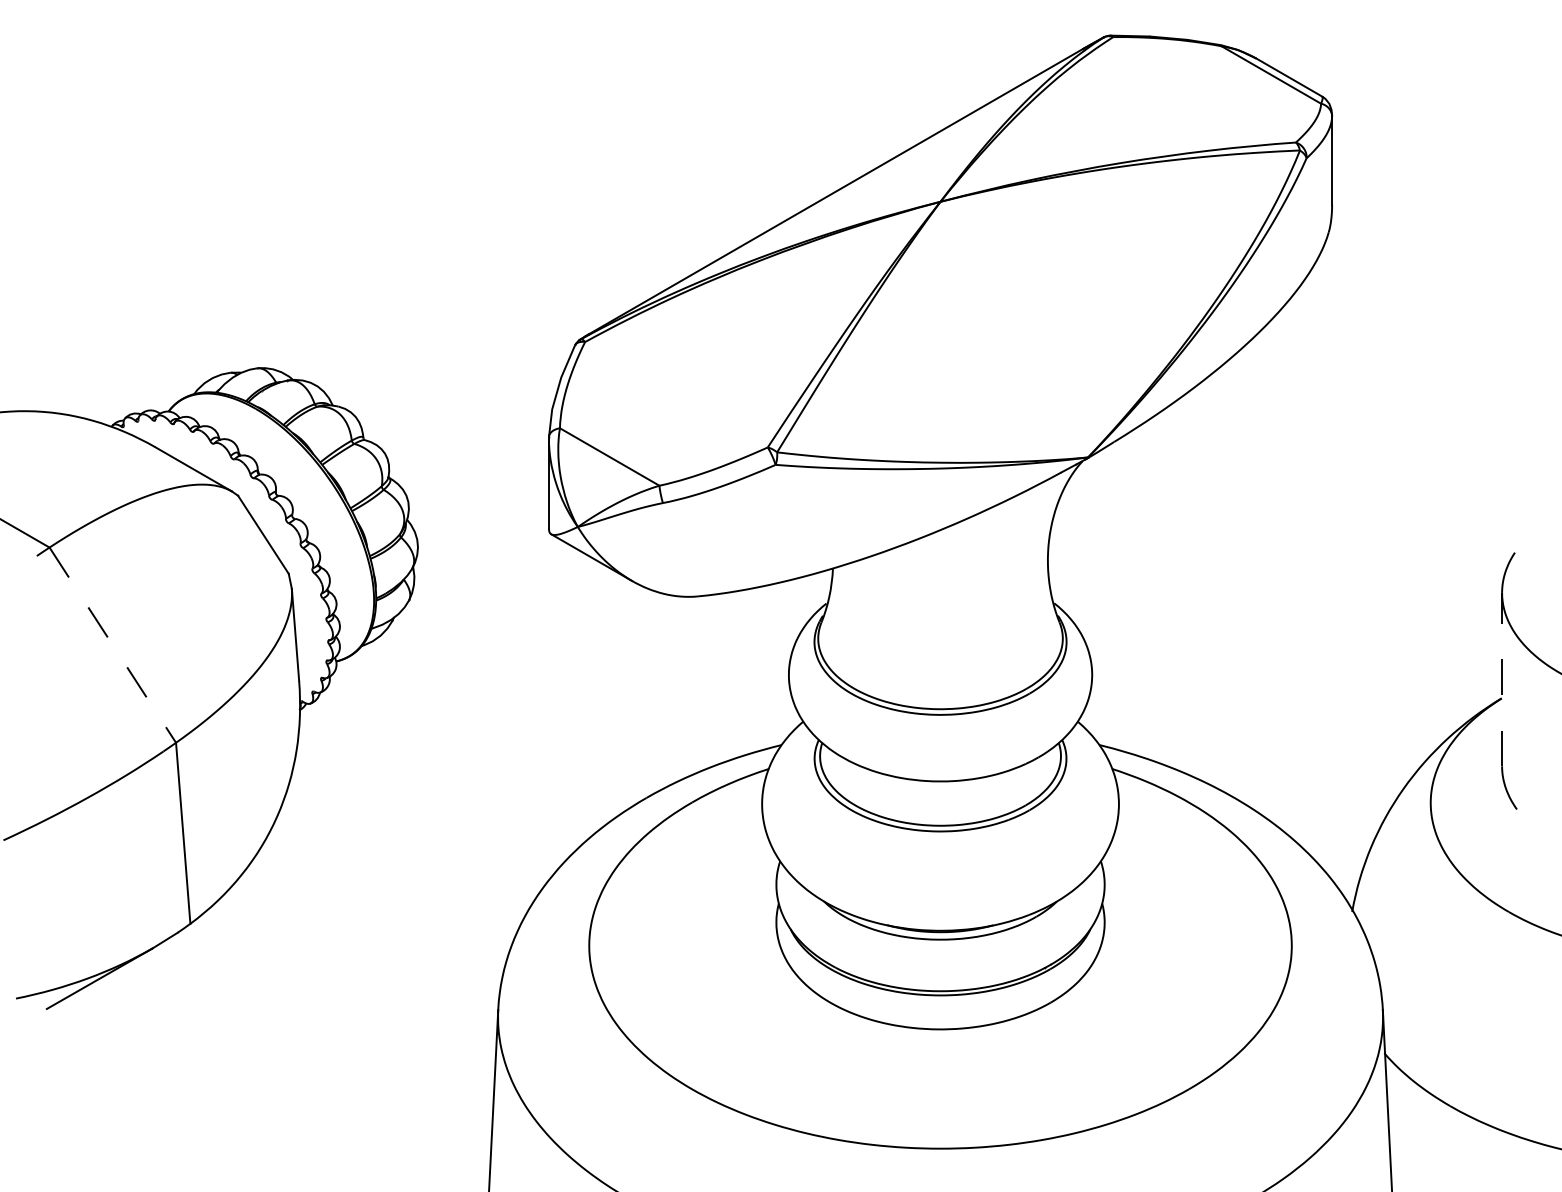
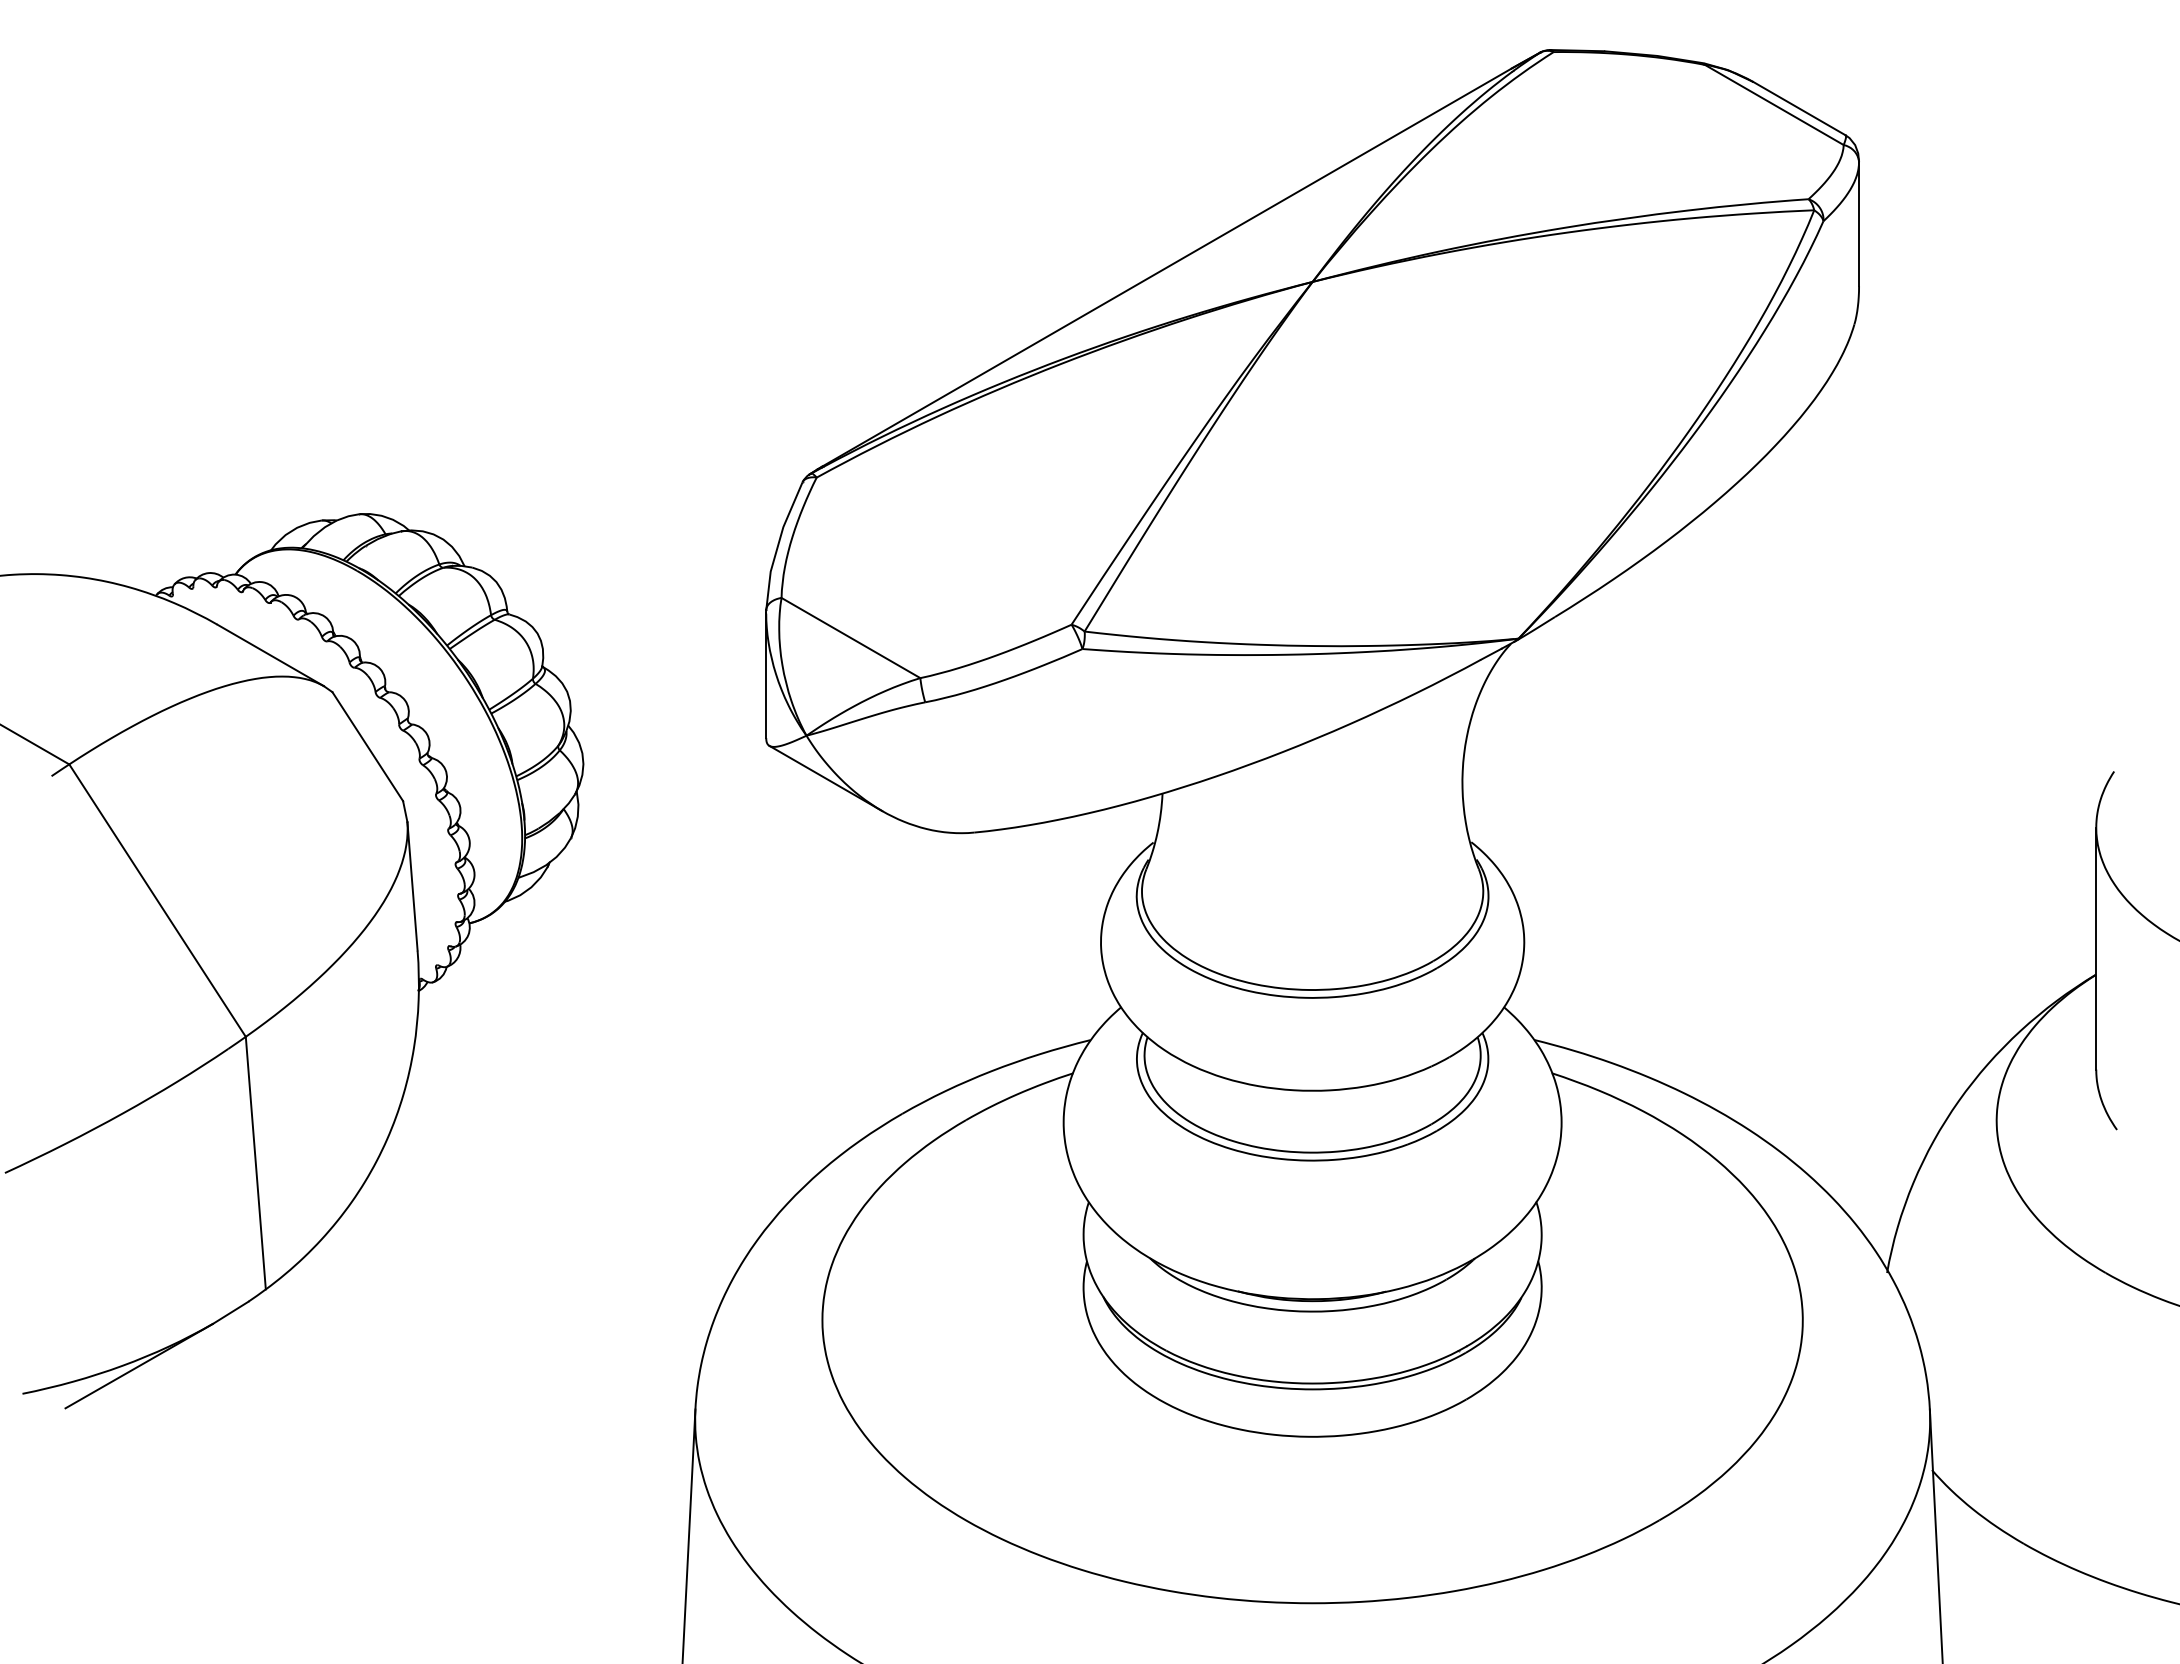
line: (112, 645) -> (157, 901), dashed -> solid
line: (1502, 679) -> (2096, 948), dashed -> solid

